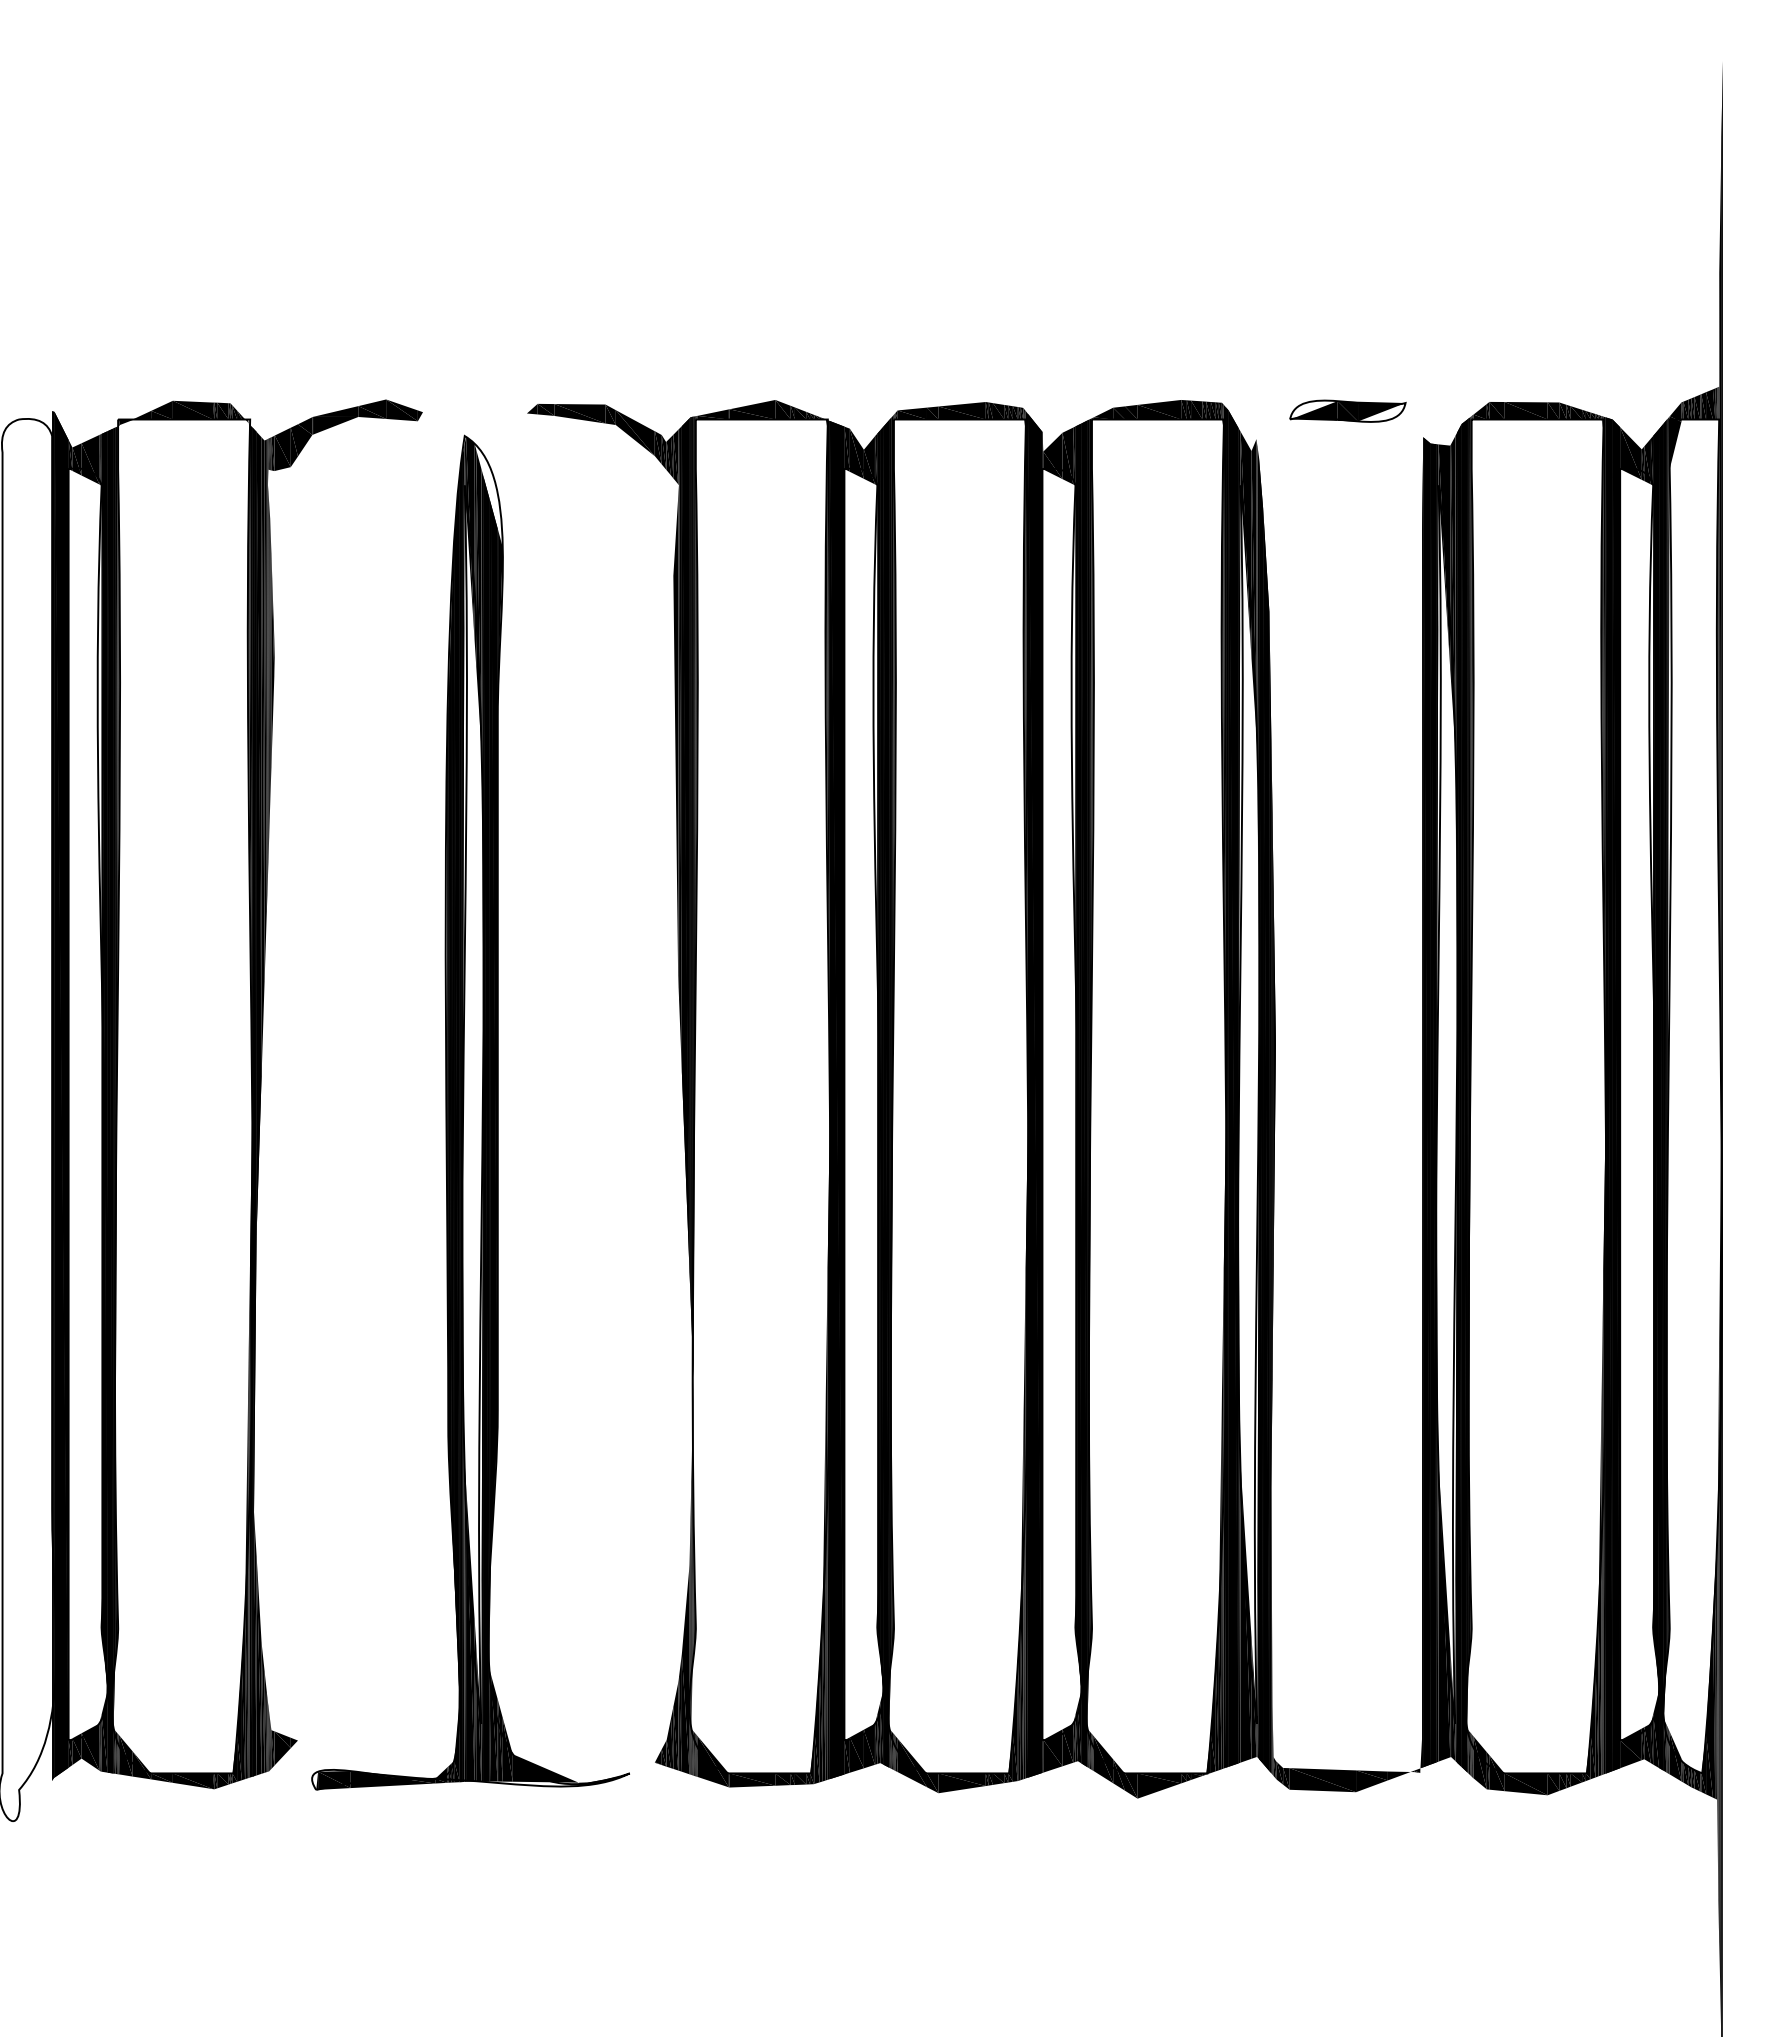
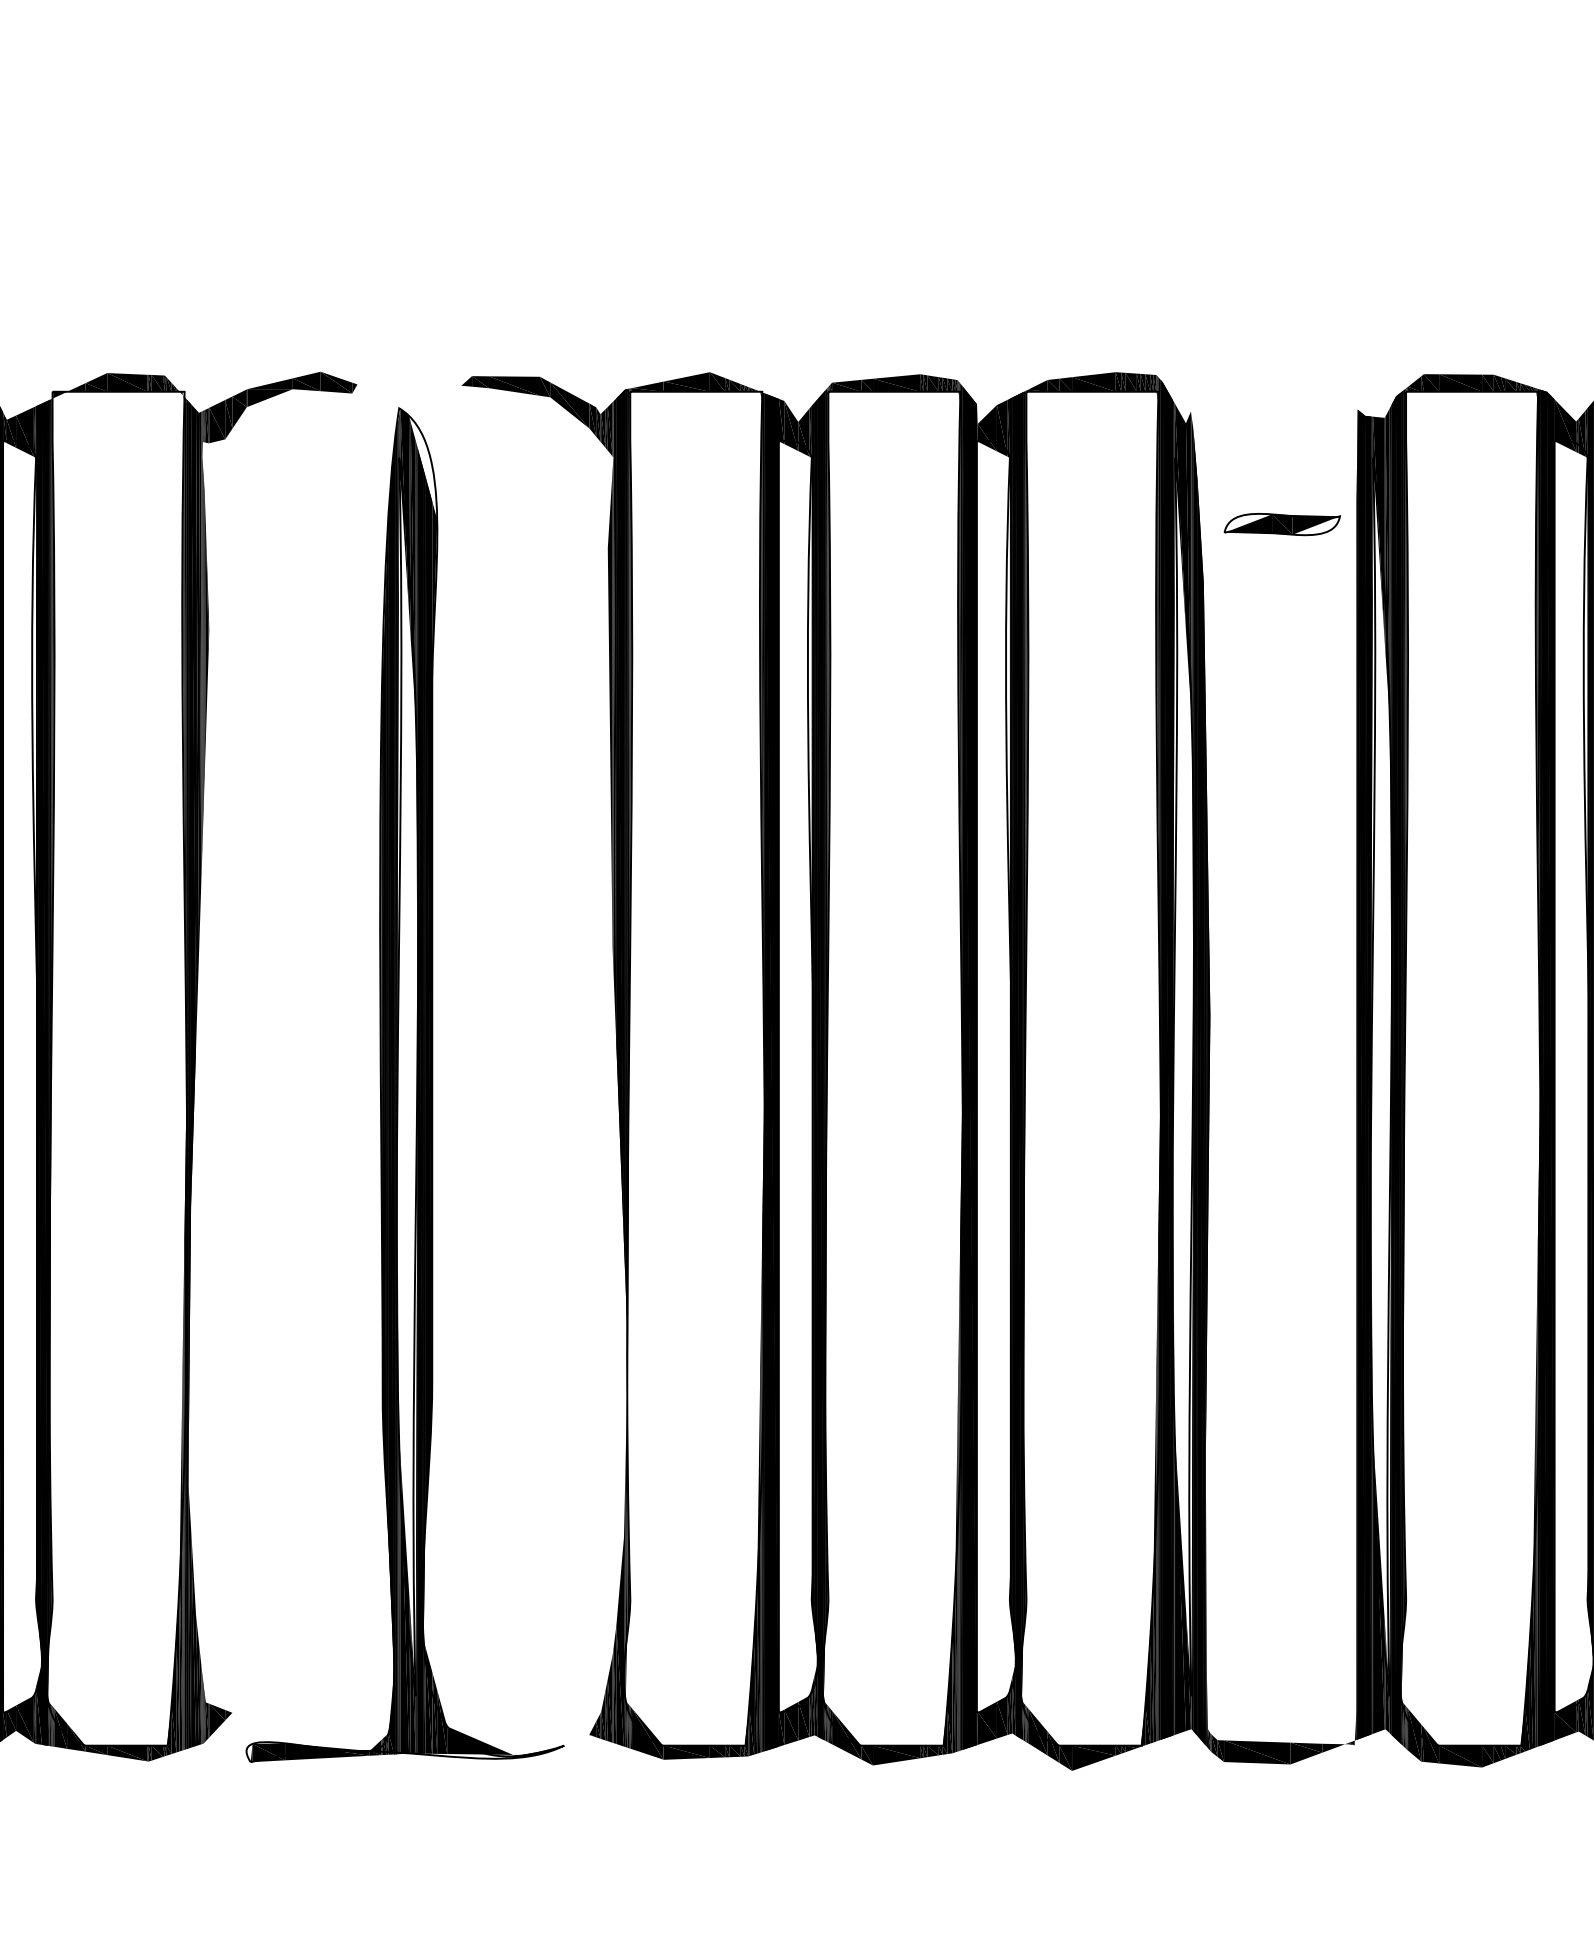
part: (1347, 410) -> (1281, 523), moved

